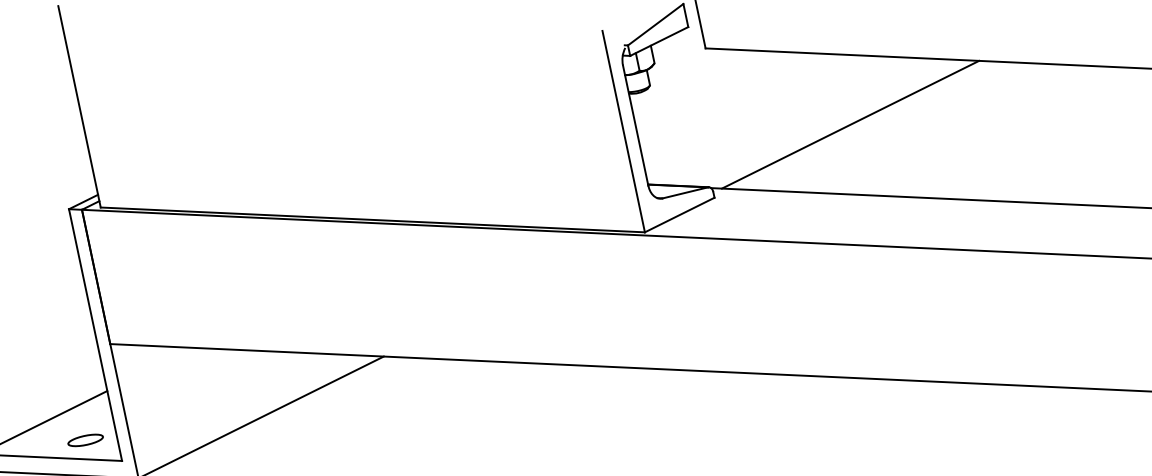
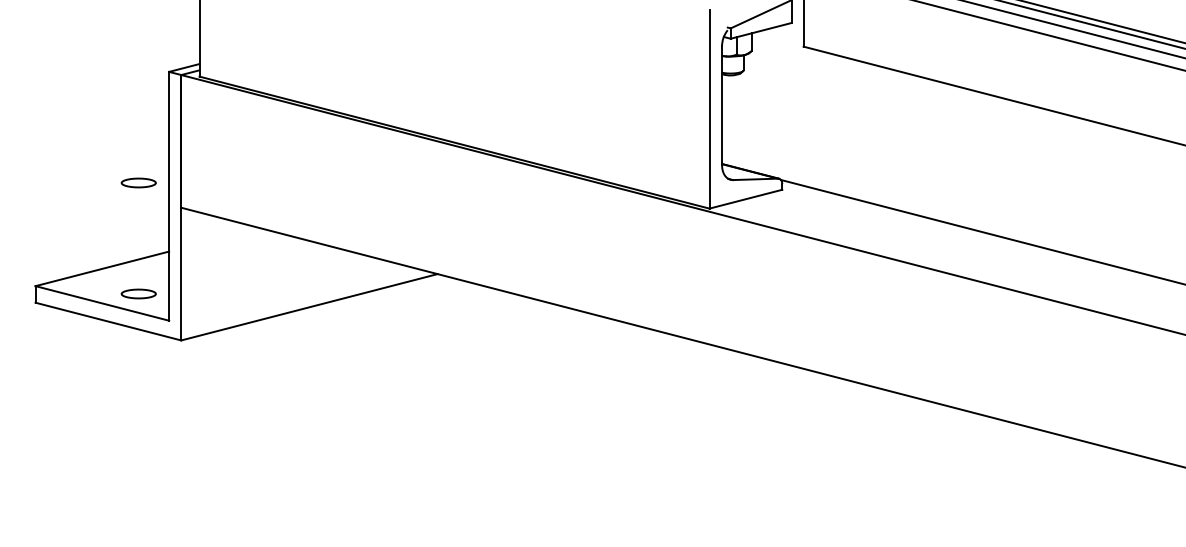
line: (850, 124) -> (925, 147), removed
part: (61, 327) -> (138, 182), added

